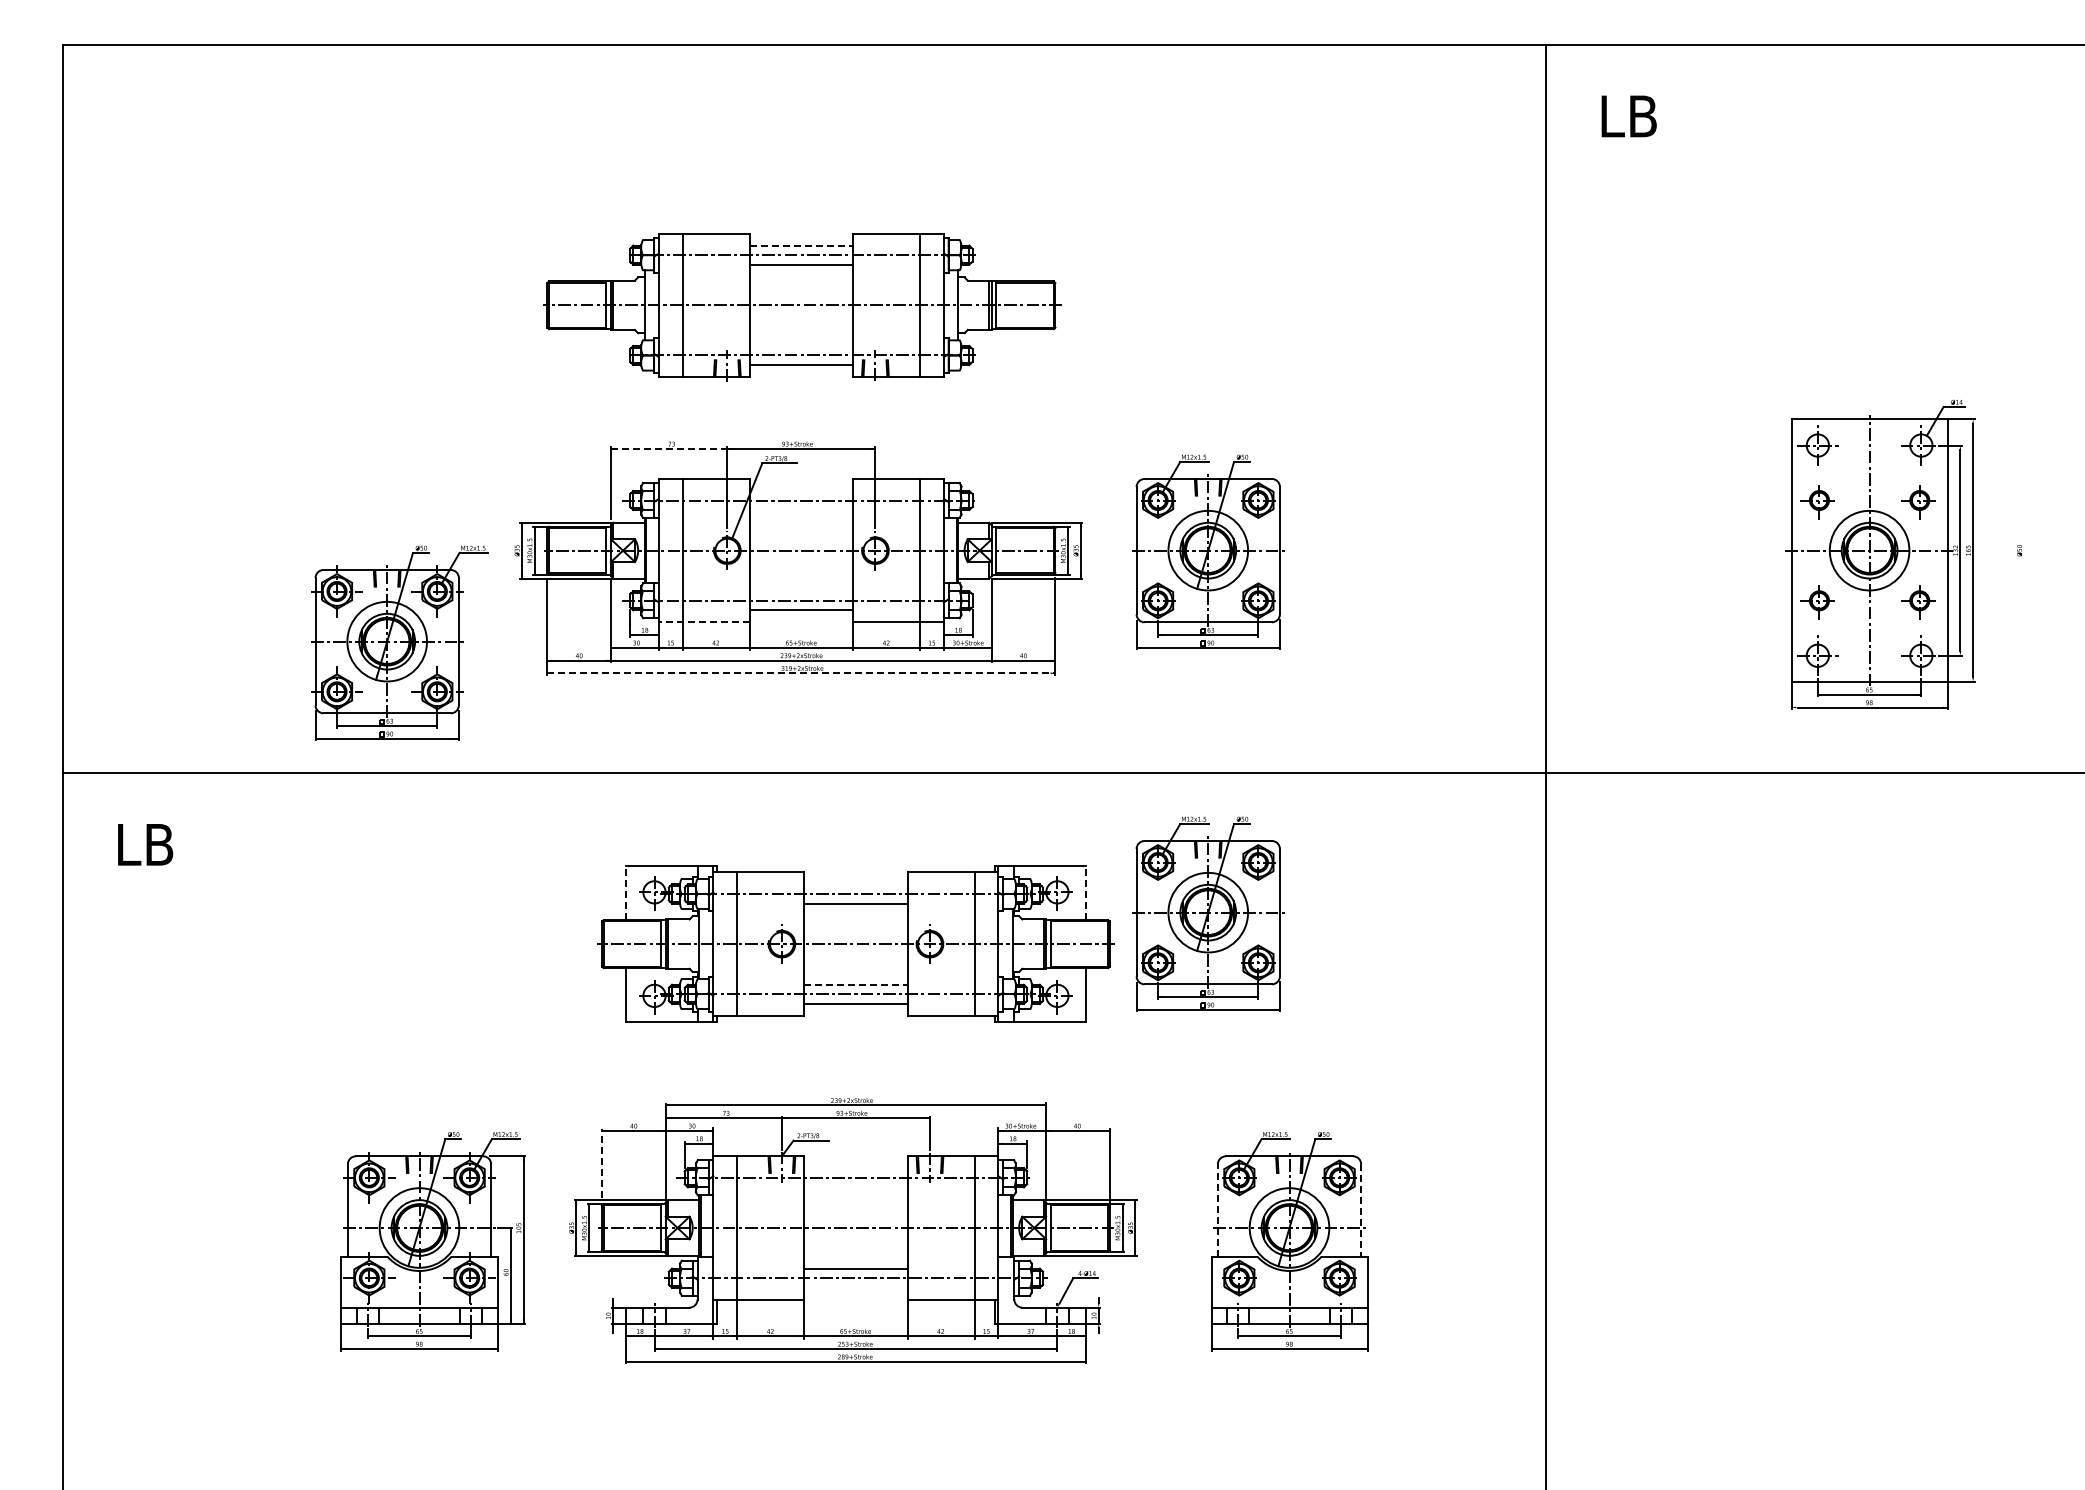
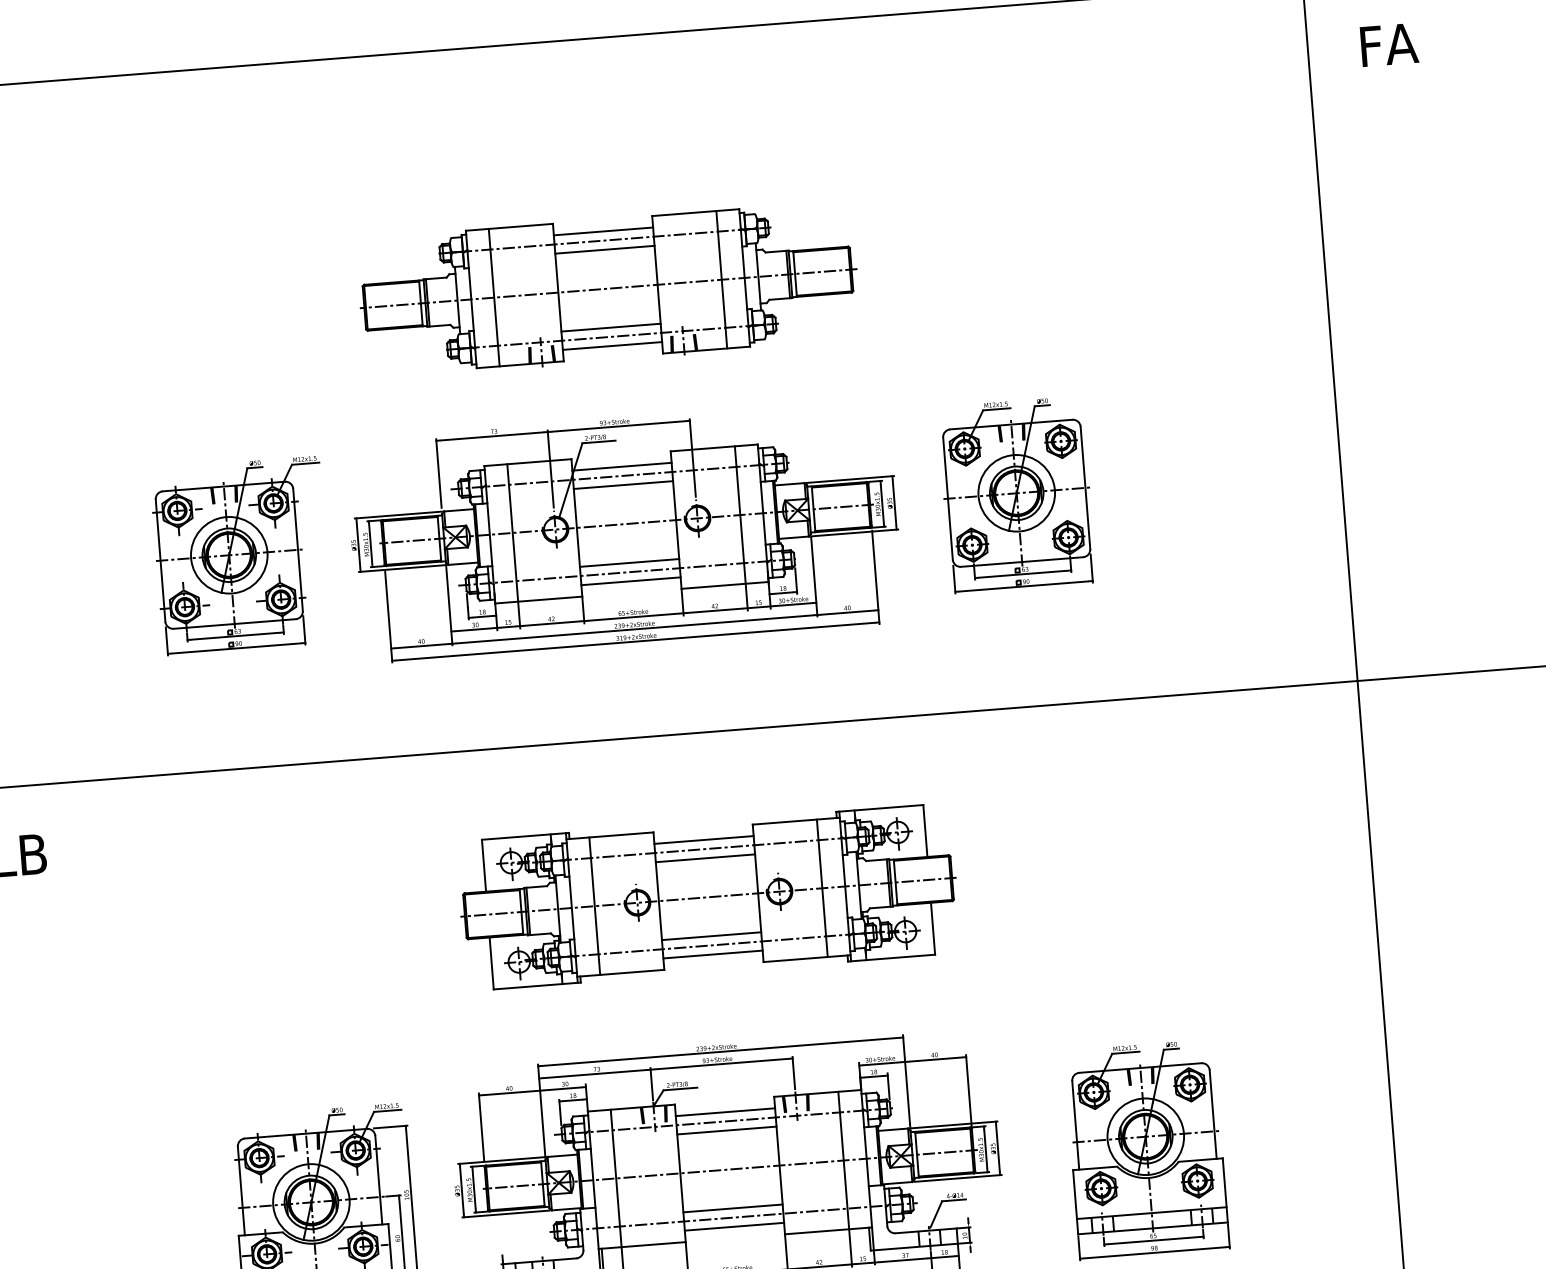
text: (1633, 116) -> (1391, 44), LB -> FA
line: (801, 245) -> (603, 231), dashed -> solid
line: (801, 345) -> (611, 327), added
line: (669, 448) -> (492, 435), dashed -> solid
line: (801, 490) -> (622, 466), added
line: (801, 510) -> (623, 485), added
line: (801, 591) -> (629, 563), added
line: (703, 622) -> (538, 600), dashed -> solid
part: (399, 642) -> (241, 555), moved
line: (801, 673) -> (635, 641), dashed -> solid
line: (855, 884) -> (703, 840), added
line: (625, 892) -> (483, 865), dashed -> solid
line: (1086, 892) -> (925, 830), dashed -> solid
part: (1208, 913) -> (1044, 841), removed
line: (855, 984) -> (711, 935), dashed -> solid
line: (601, 1163) -> (481, 1126), dashed -> solid
line: (855, 1168) -> (725, 1112), added
line: (855, 1187) -> (726, 1130), added
line: (1217, 1209) -> (1075, 1124), dashed -> solid
line: (1361, 1210) -> (1213, 1114), dashed -> solid
line: (855, 1287) -> (734, 1226), added

